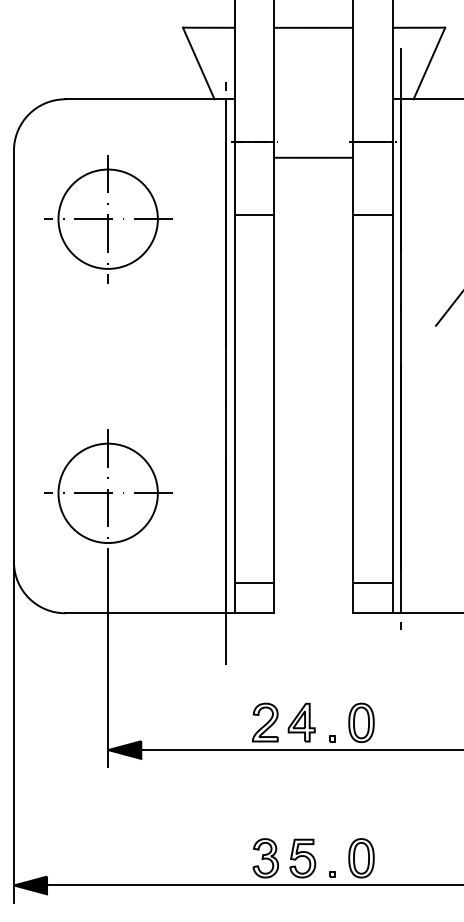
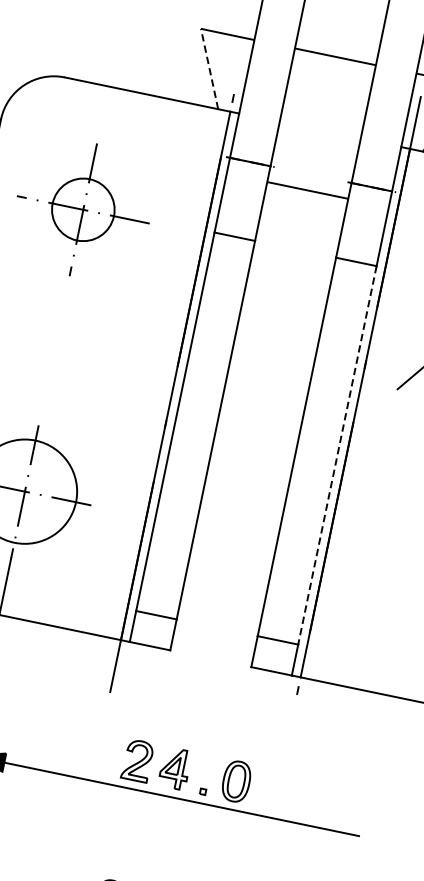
line: (198, 63) -> (209, 68), solid -> dashed
circle: (107, 218) -> (82, 208), size x0.6
line: (392, 399) -> (337, 455), solid -> dashed

